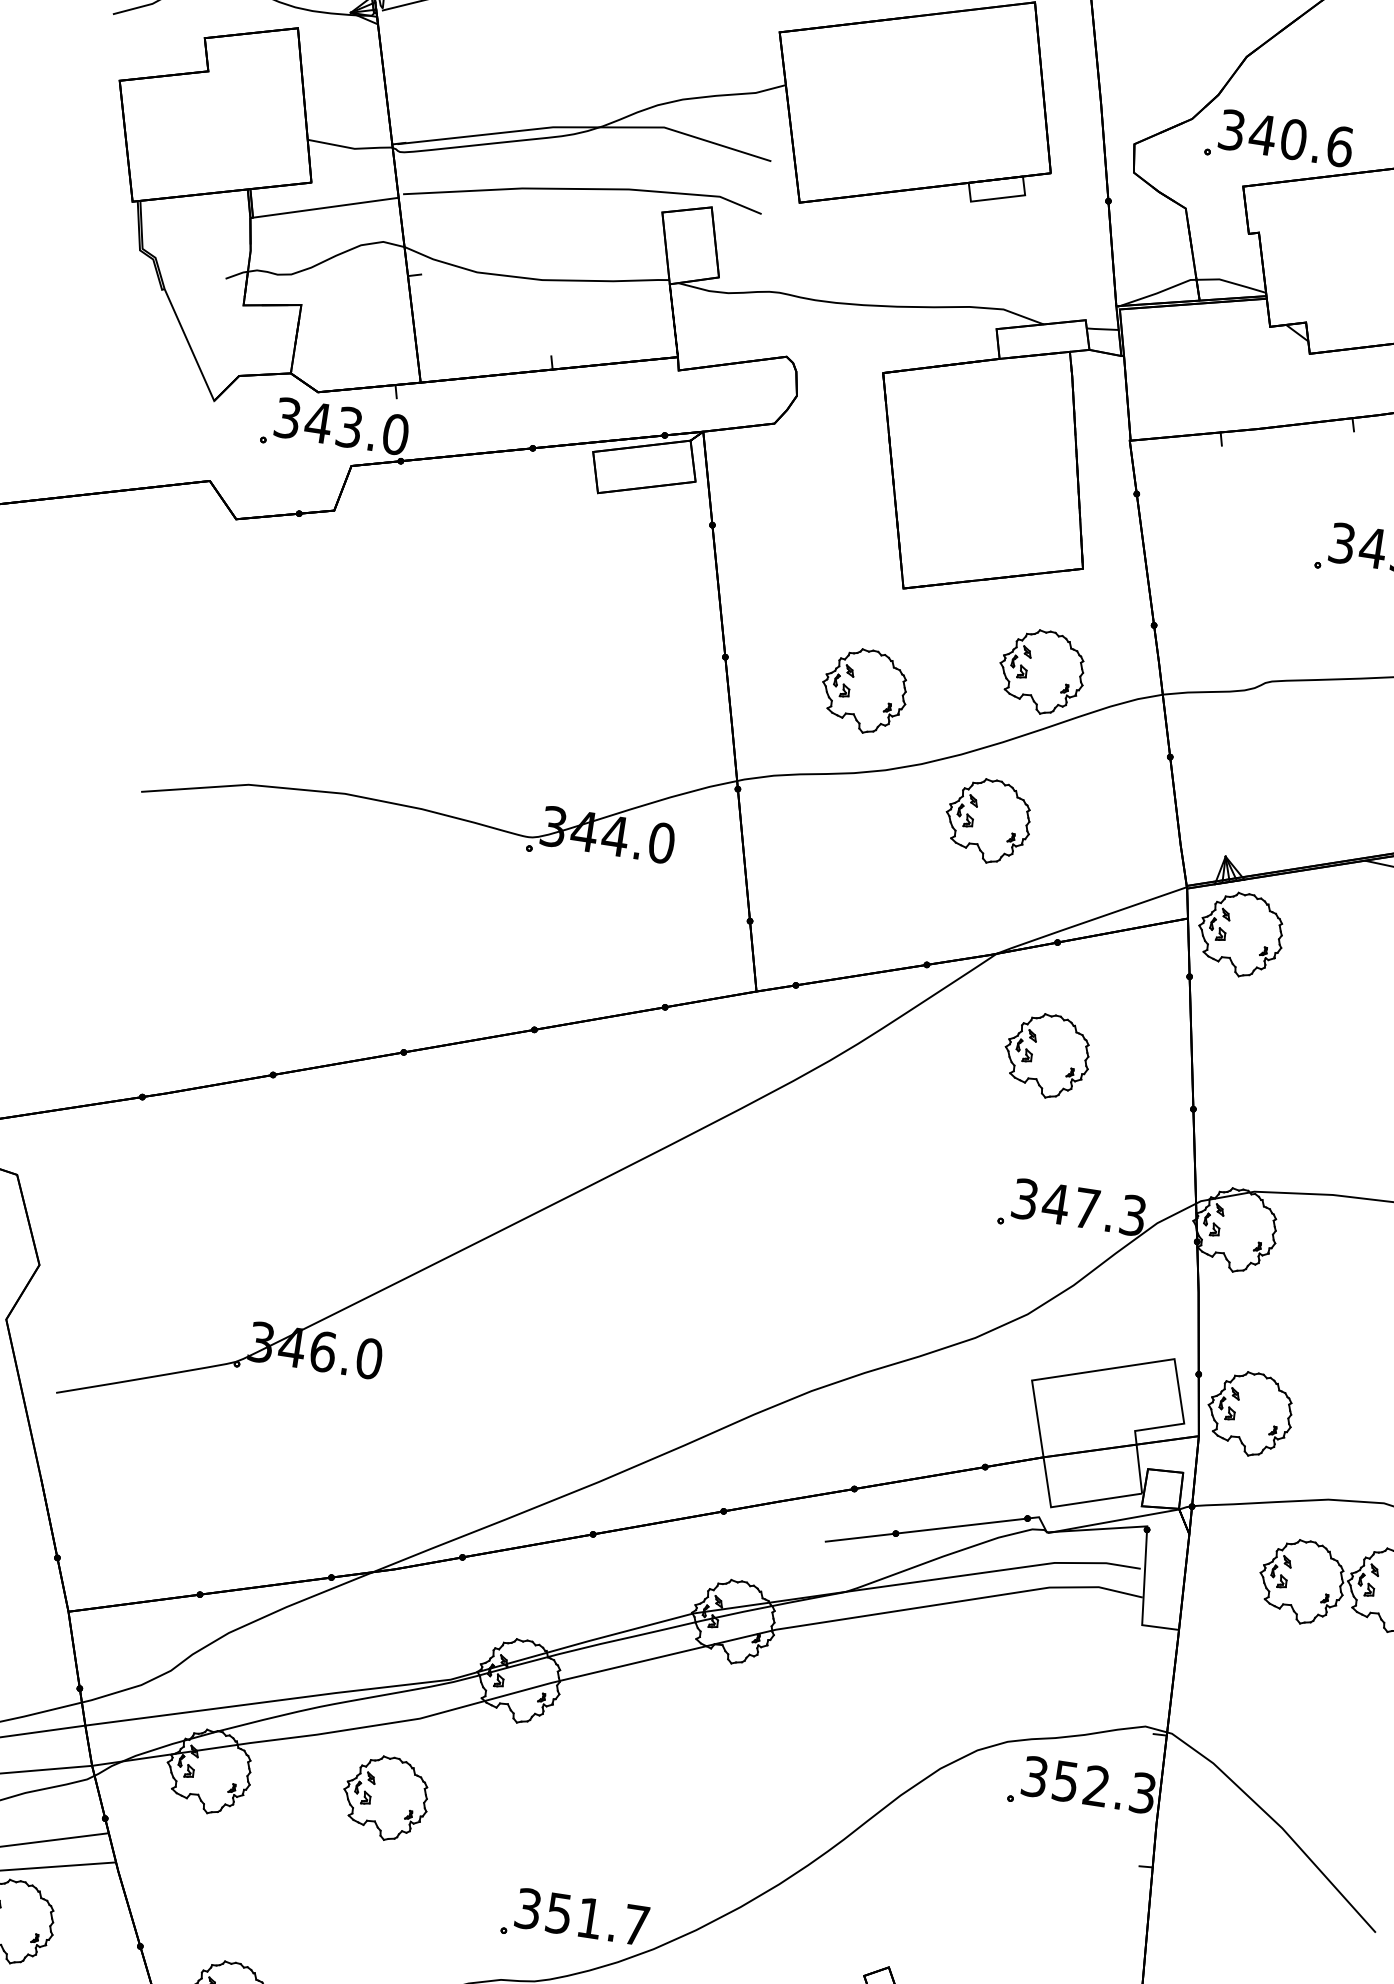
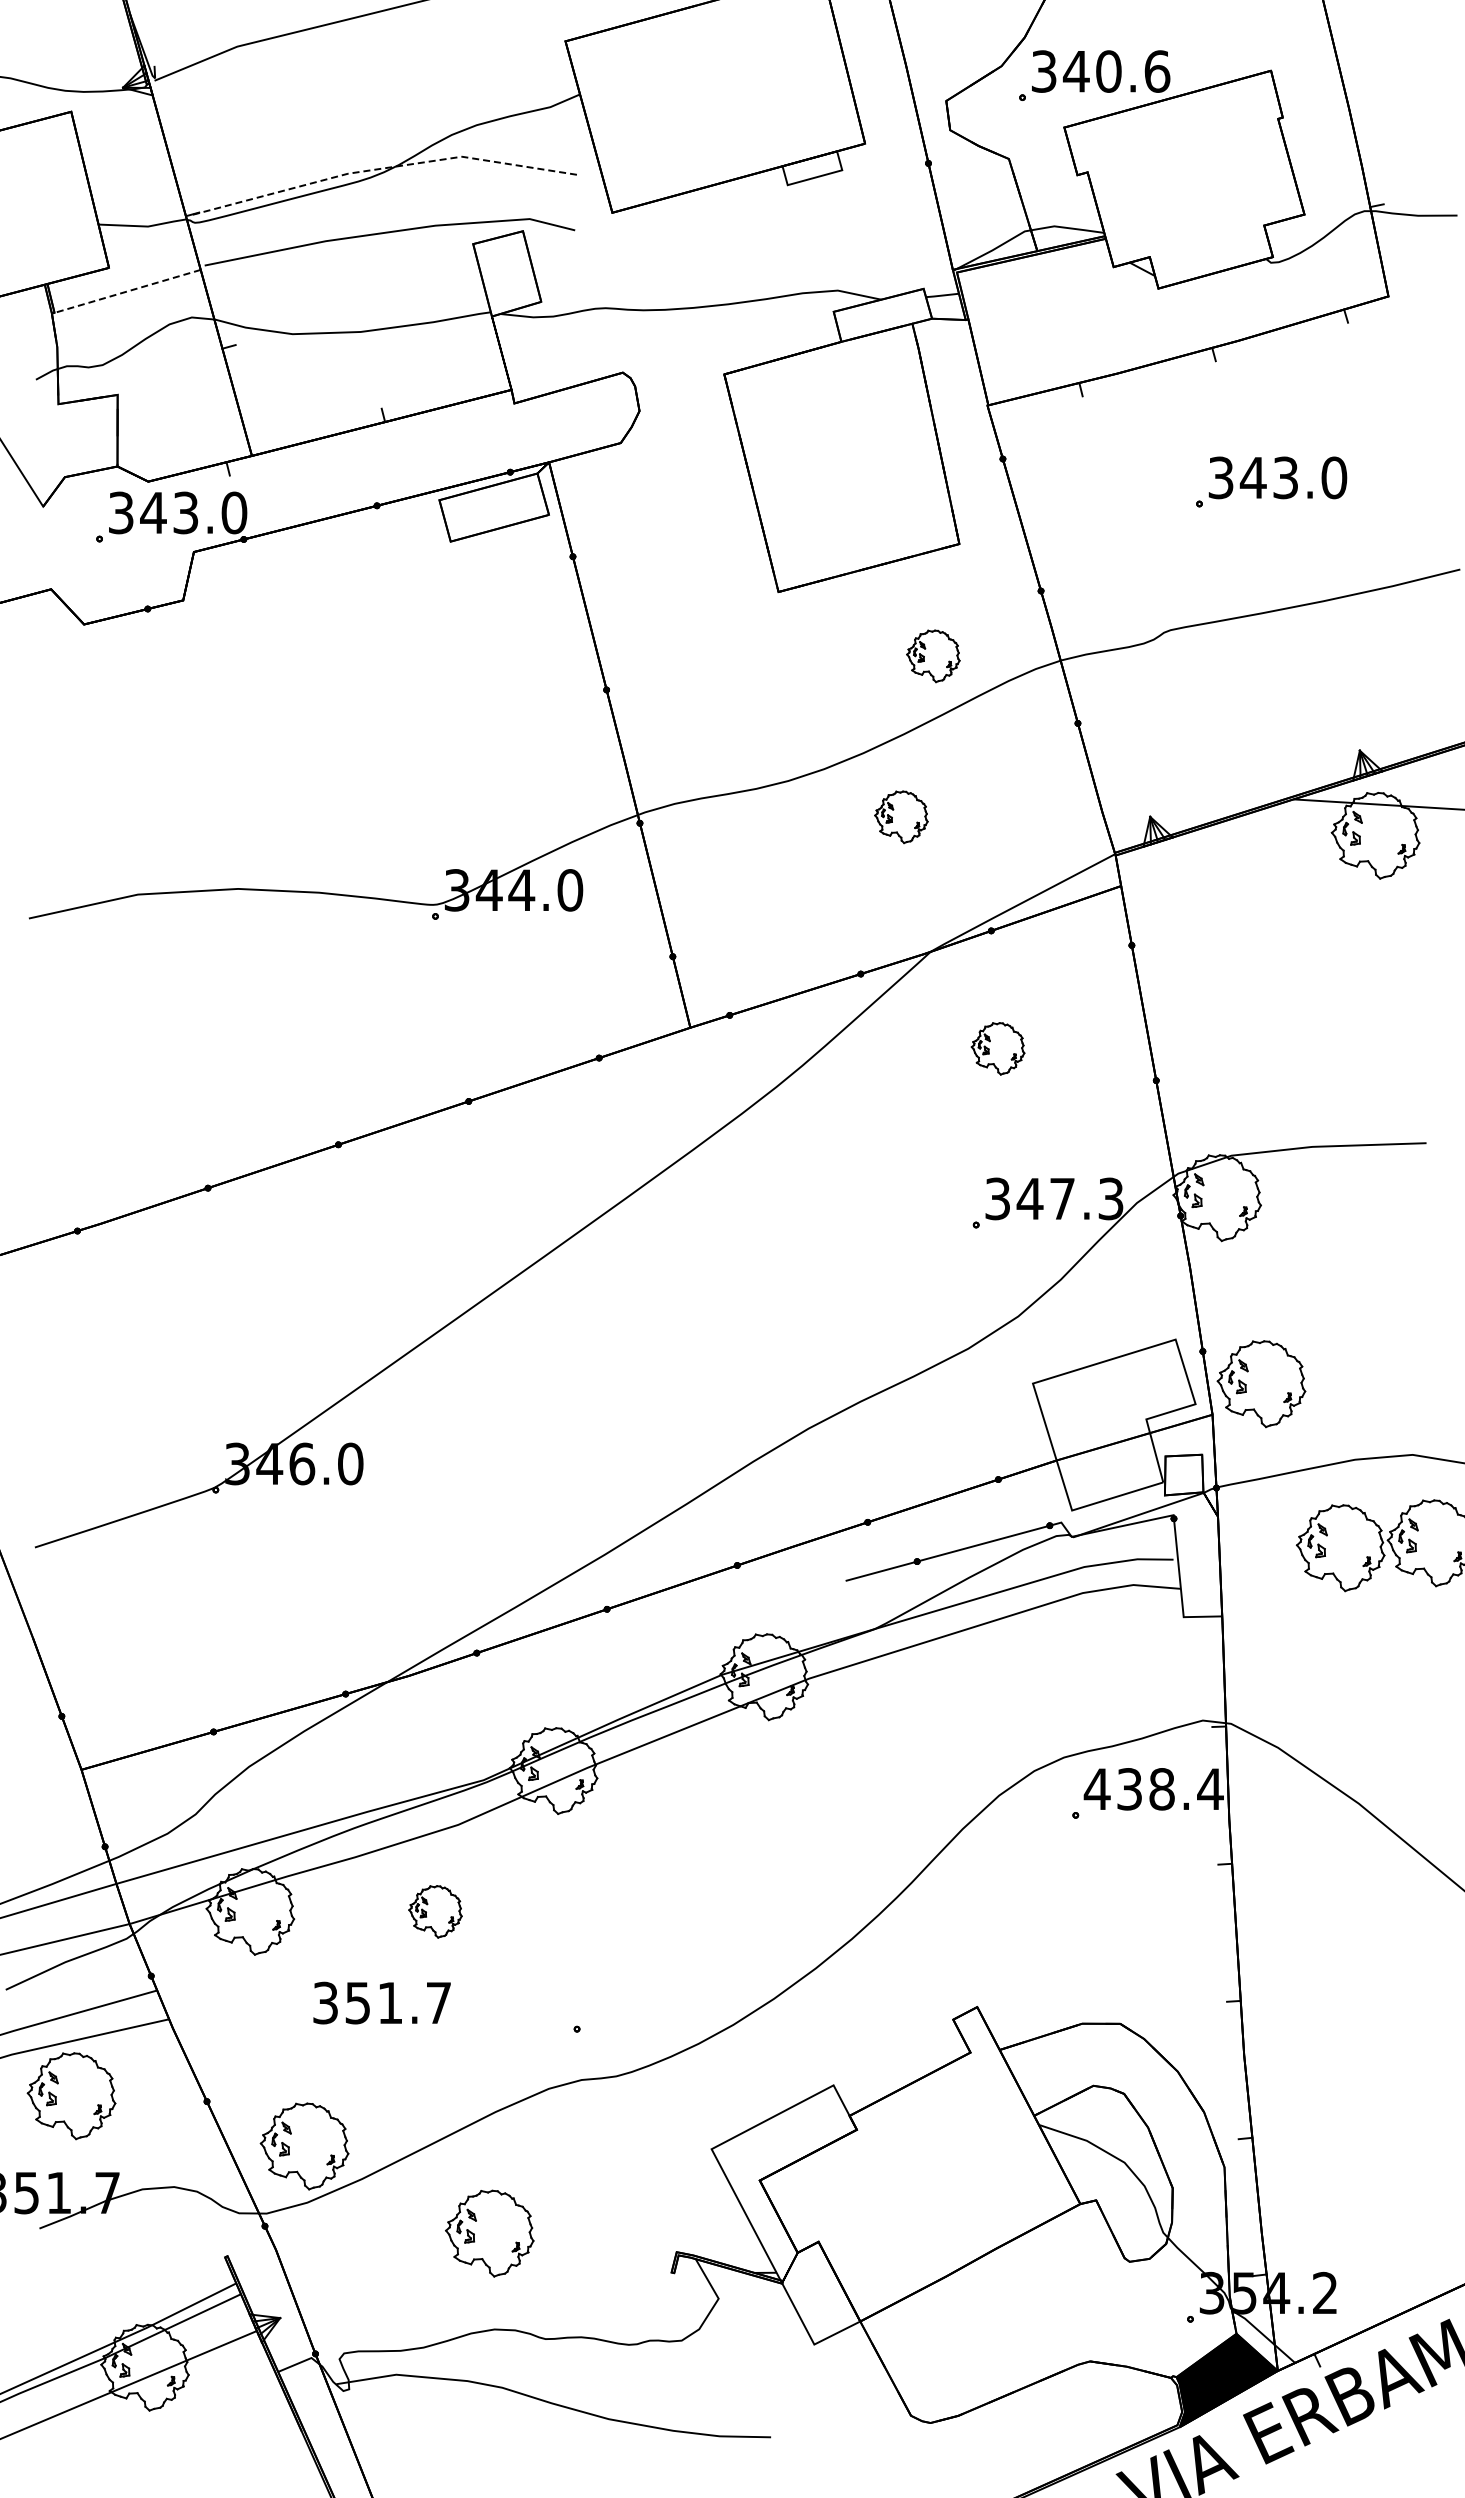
line: (586, 127) -> (382, 168), solid -> dashed
line: (323, 208) -> (125, 292), solid -> dashed
part: (1042, 672) -> (933, 656), size x0.6
part: (864, 691) -> (754, 703), removed
part: (988, 821) -> (901, 817), size x0.6
part: (1240, 934) -> (1177, 894), removed
part: (1046, 1055) -> (997, 1048), size x0.6
text: (1088, 1785) -> (1153, 1789), 352.3 -> 438.4
part: (385, 1797) -> (435, 1911), size x0.6
text: (581, 1916) -> (381, 2002), moved

